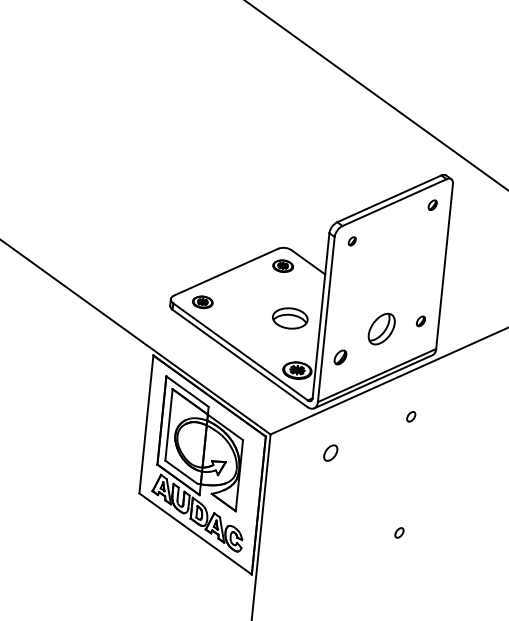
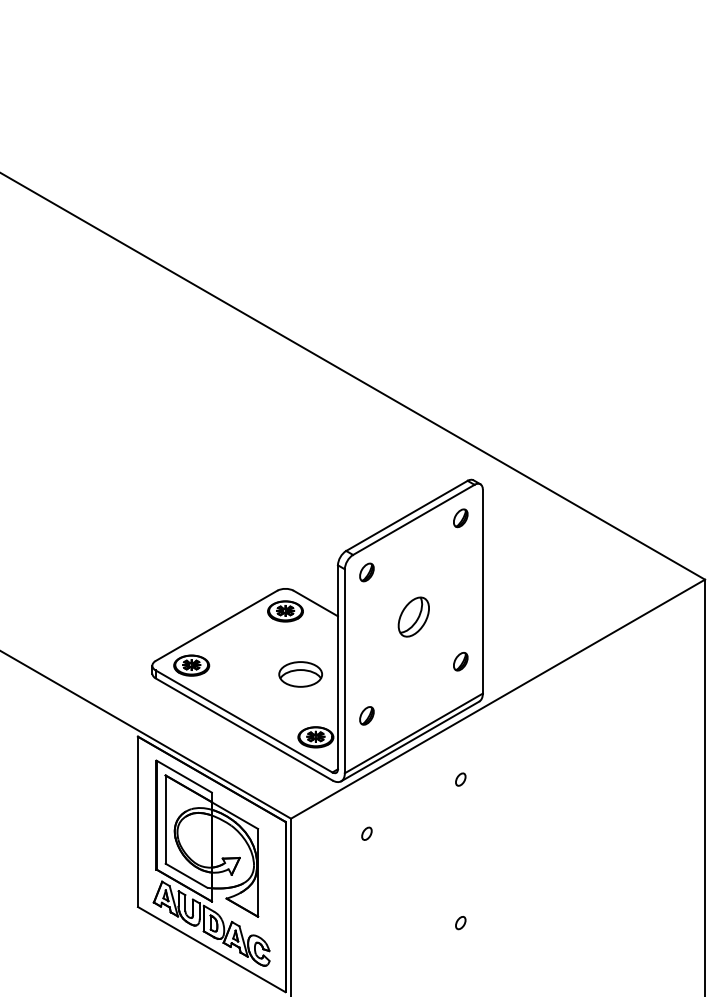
part: (432, 205) -> (460, 518), size x1.43
part: (351, 241) -> (366, 572), size x1.67
part: (283, 266) -> (285, 611), size x1.43
part: (202, 302) -> (191, 665), size x1.43
part: (420, 321) -> (460, 661), size x1.43
part: (381, 328) -> (413, 616), moved
part: (330, 452) -> (366, 833), size x0.62

